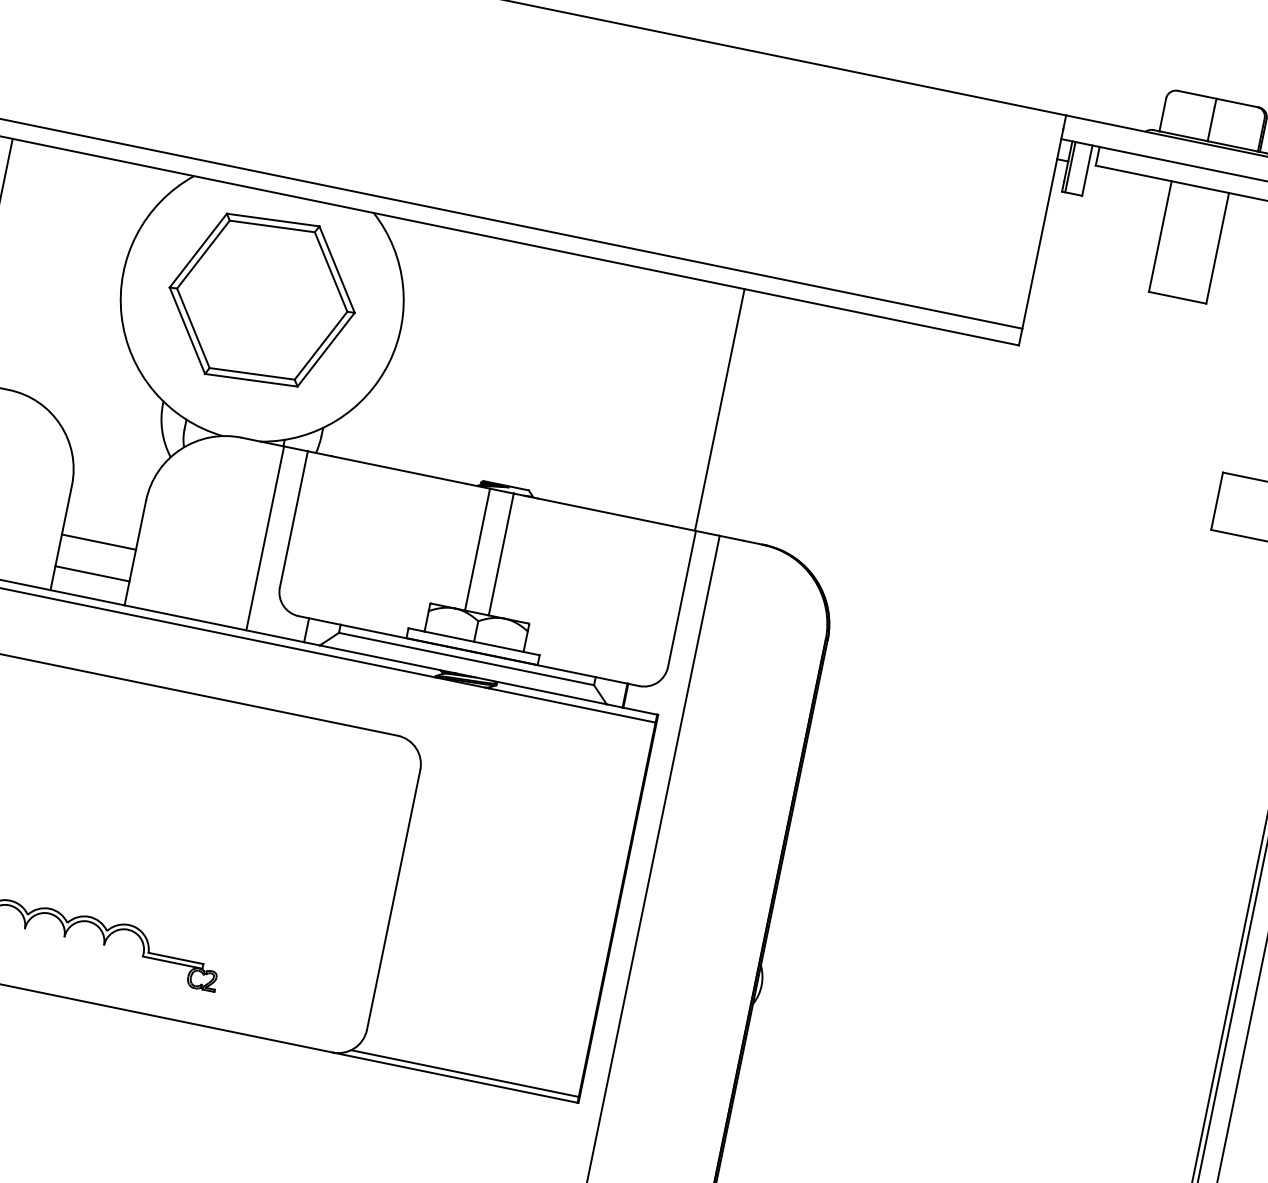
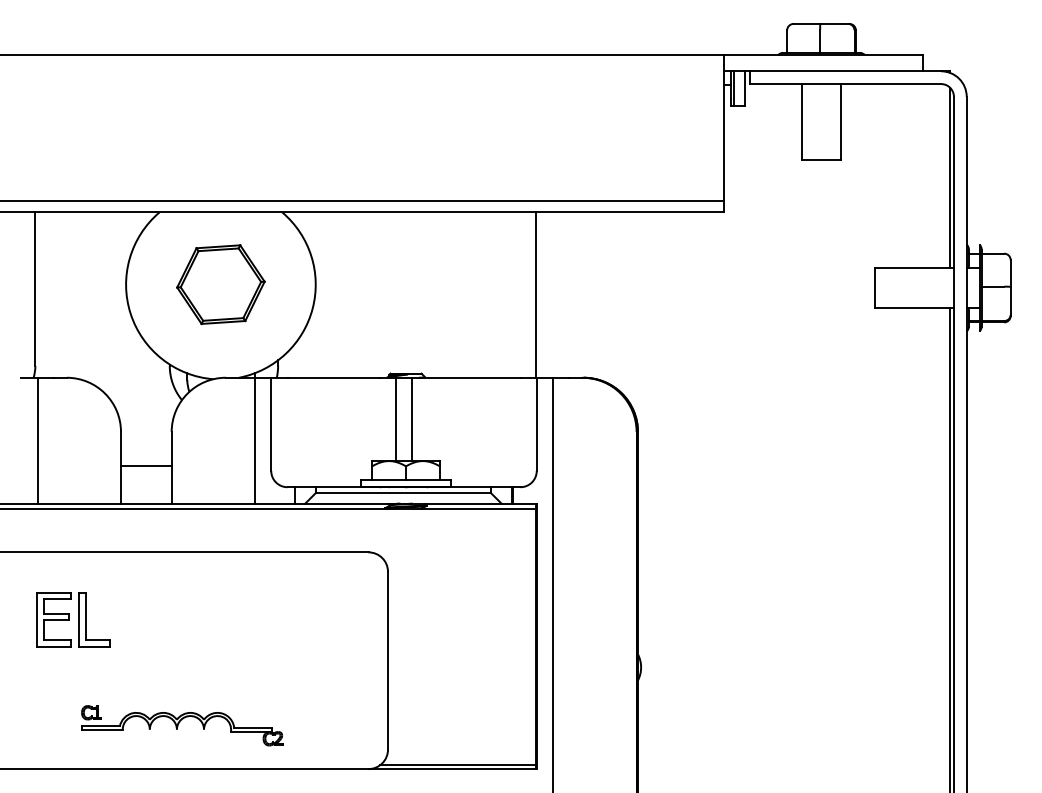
part: (261, 299) -> (220, 284), size x0.7
line: (92, 574) -> (146, 487), removed

